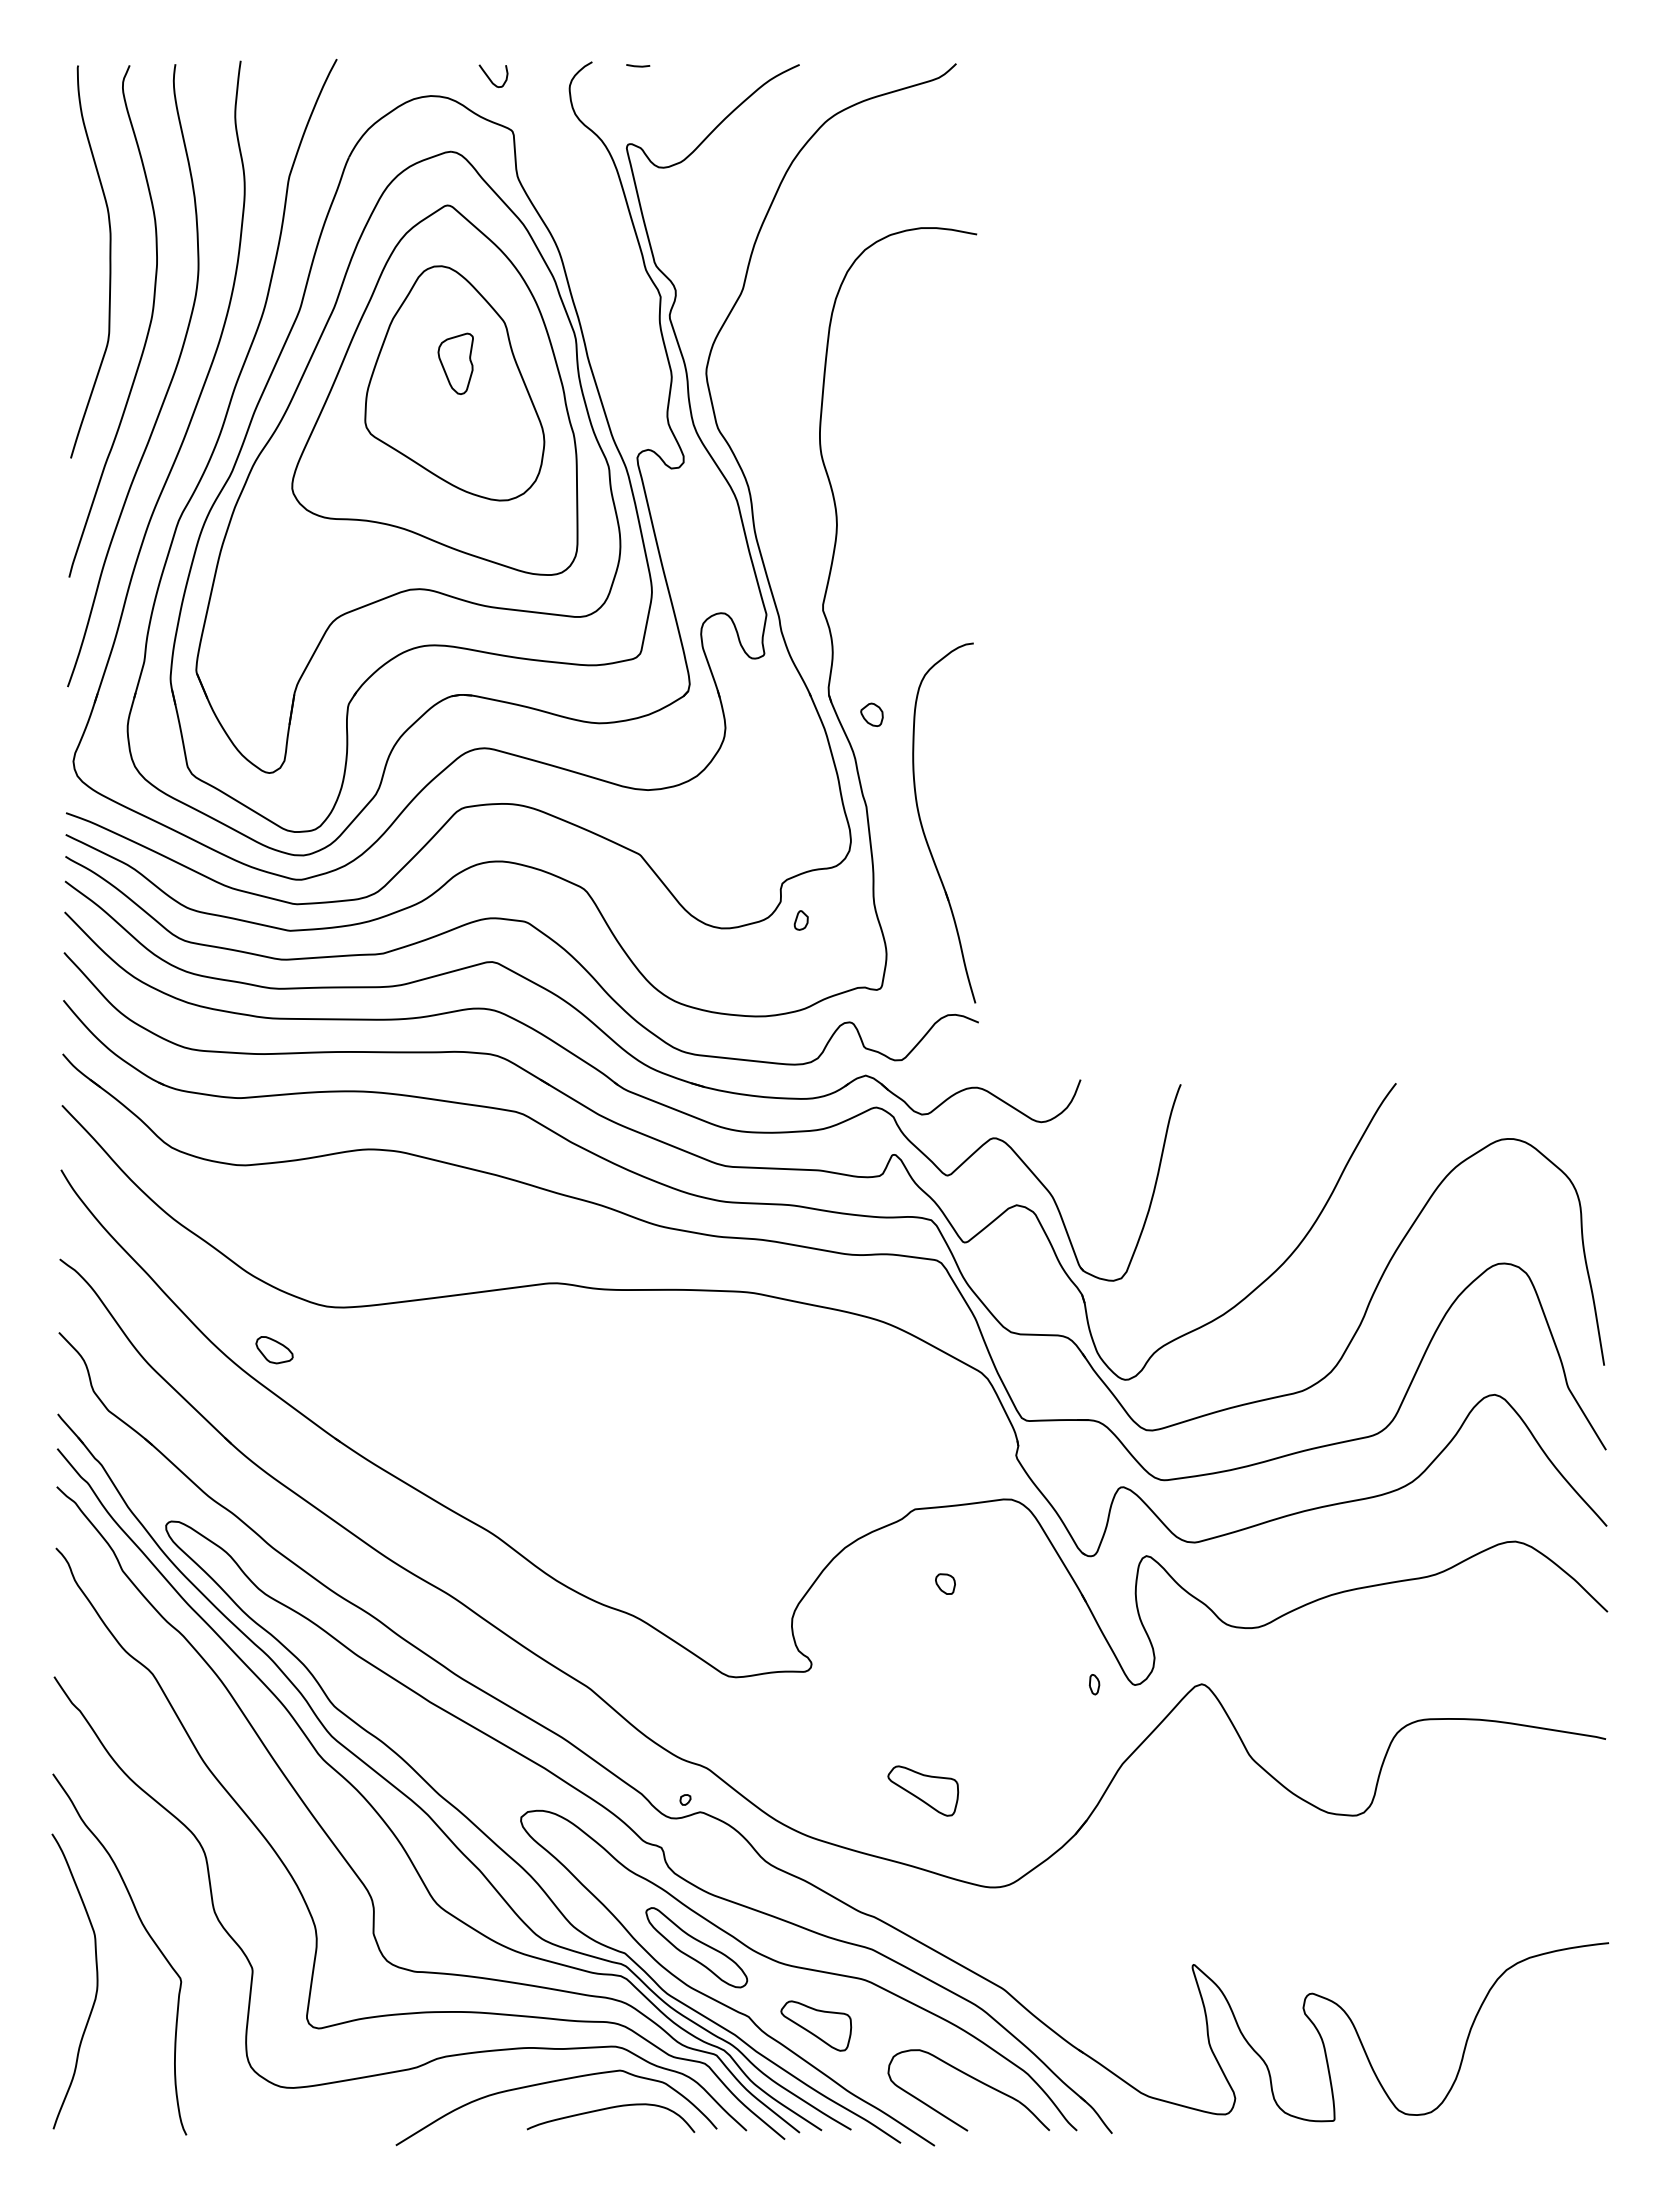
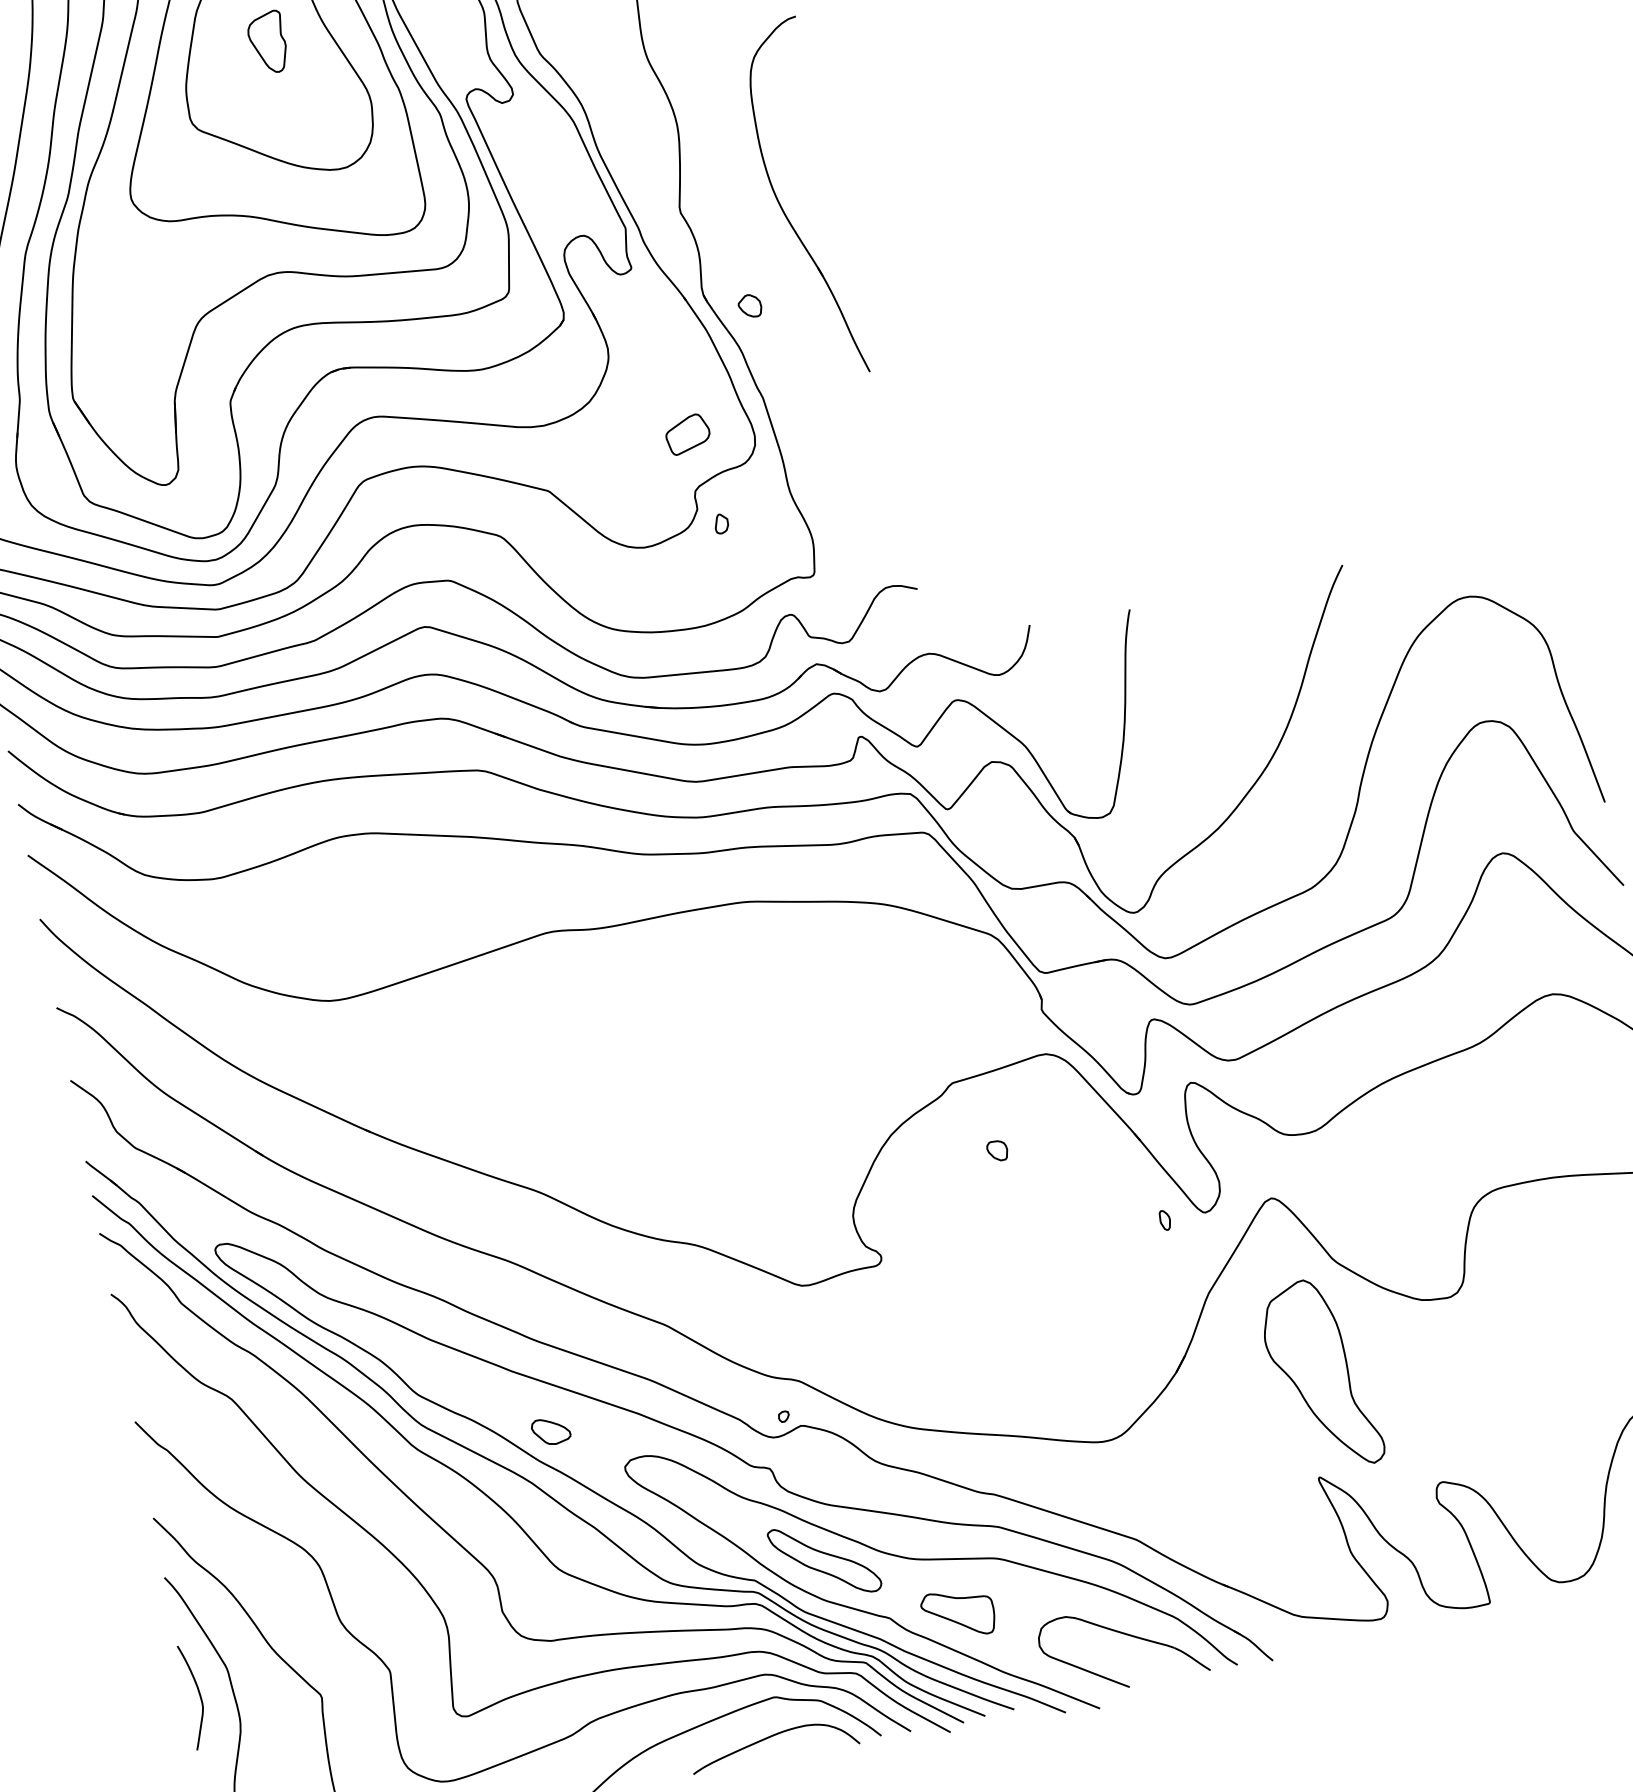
part: (786, 826) -> (687, 433), added
part: (923, 827) -> (783, 208), moved
part: (274, 1350) -> (551, 1431), moved
part: (923, 1790) -> (1017, 1359), removed
part: (1215, 1865) -> (1321, 1374), added
curve: (62, 1955) -> (199, 1695), added

